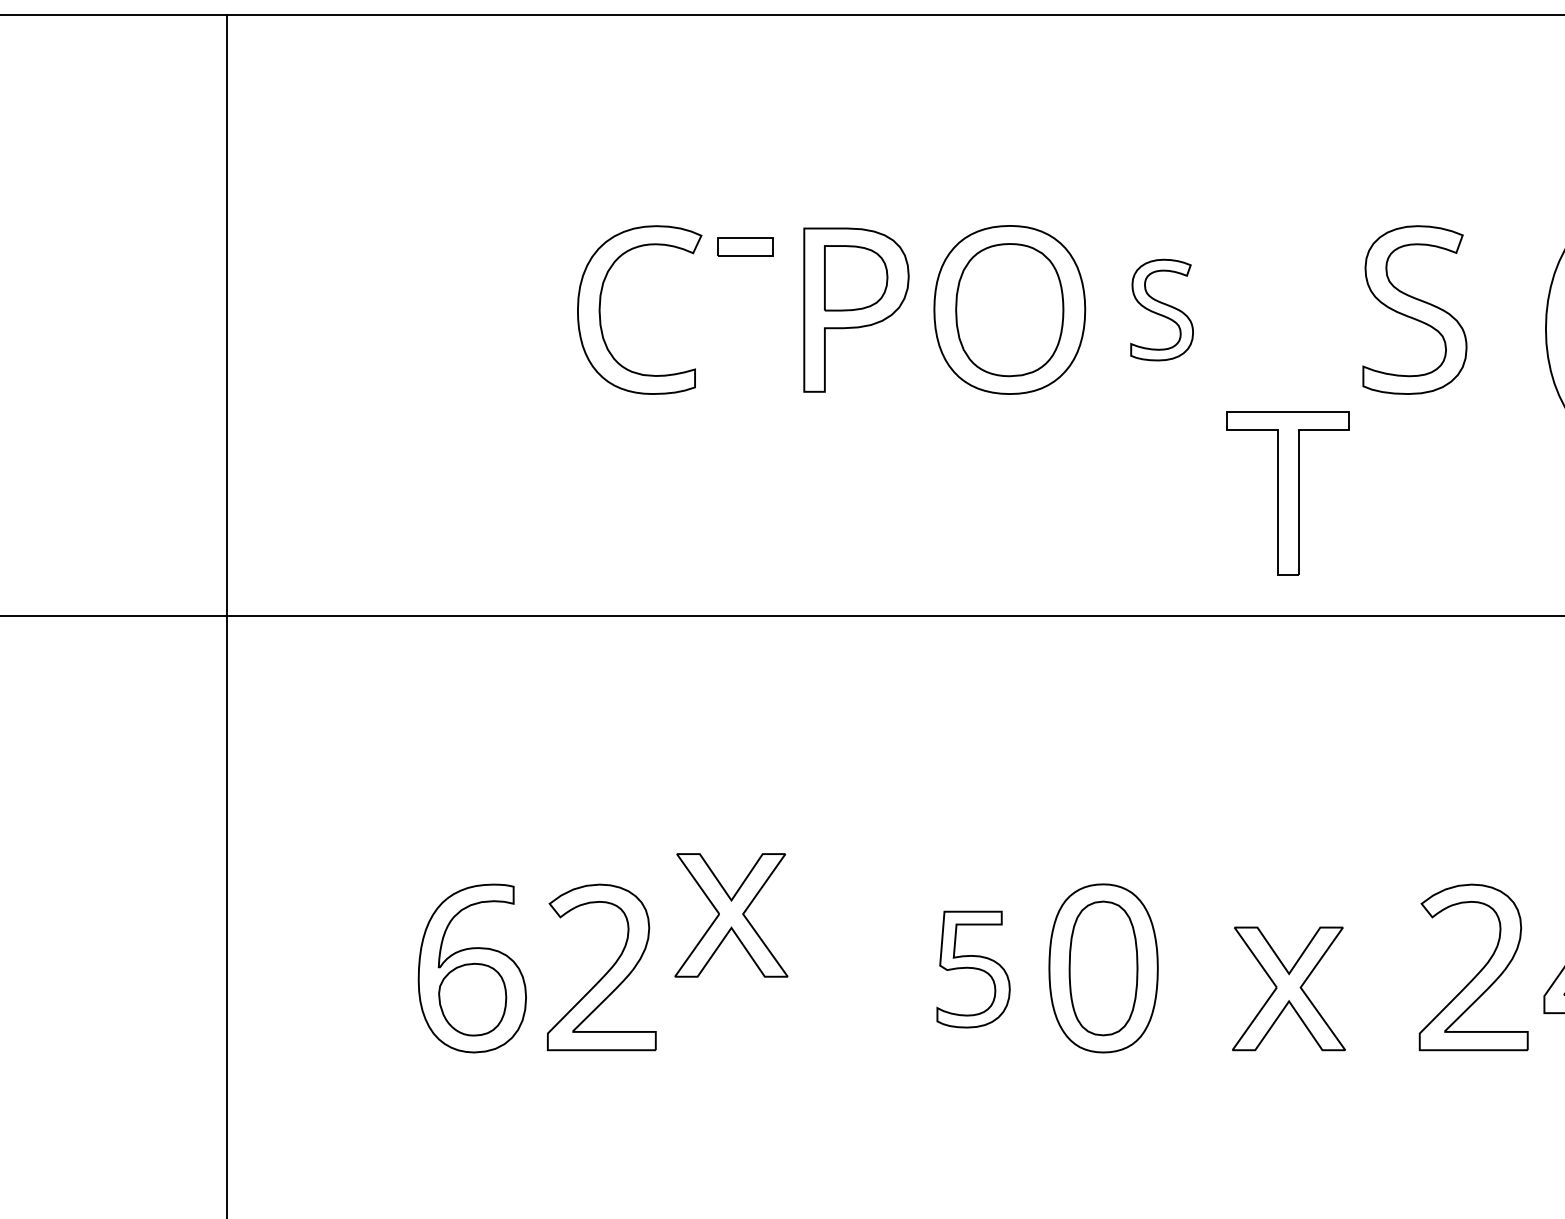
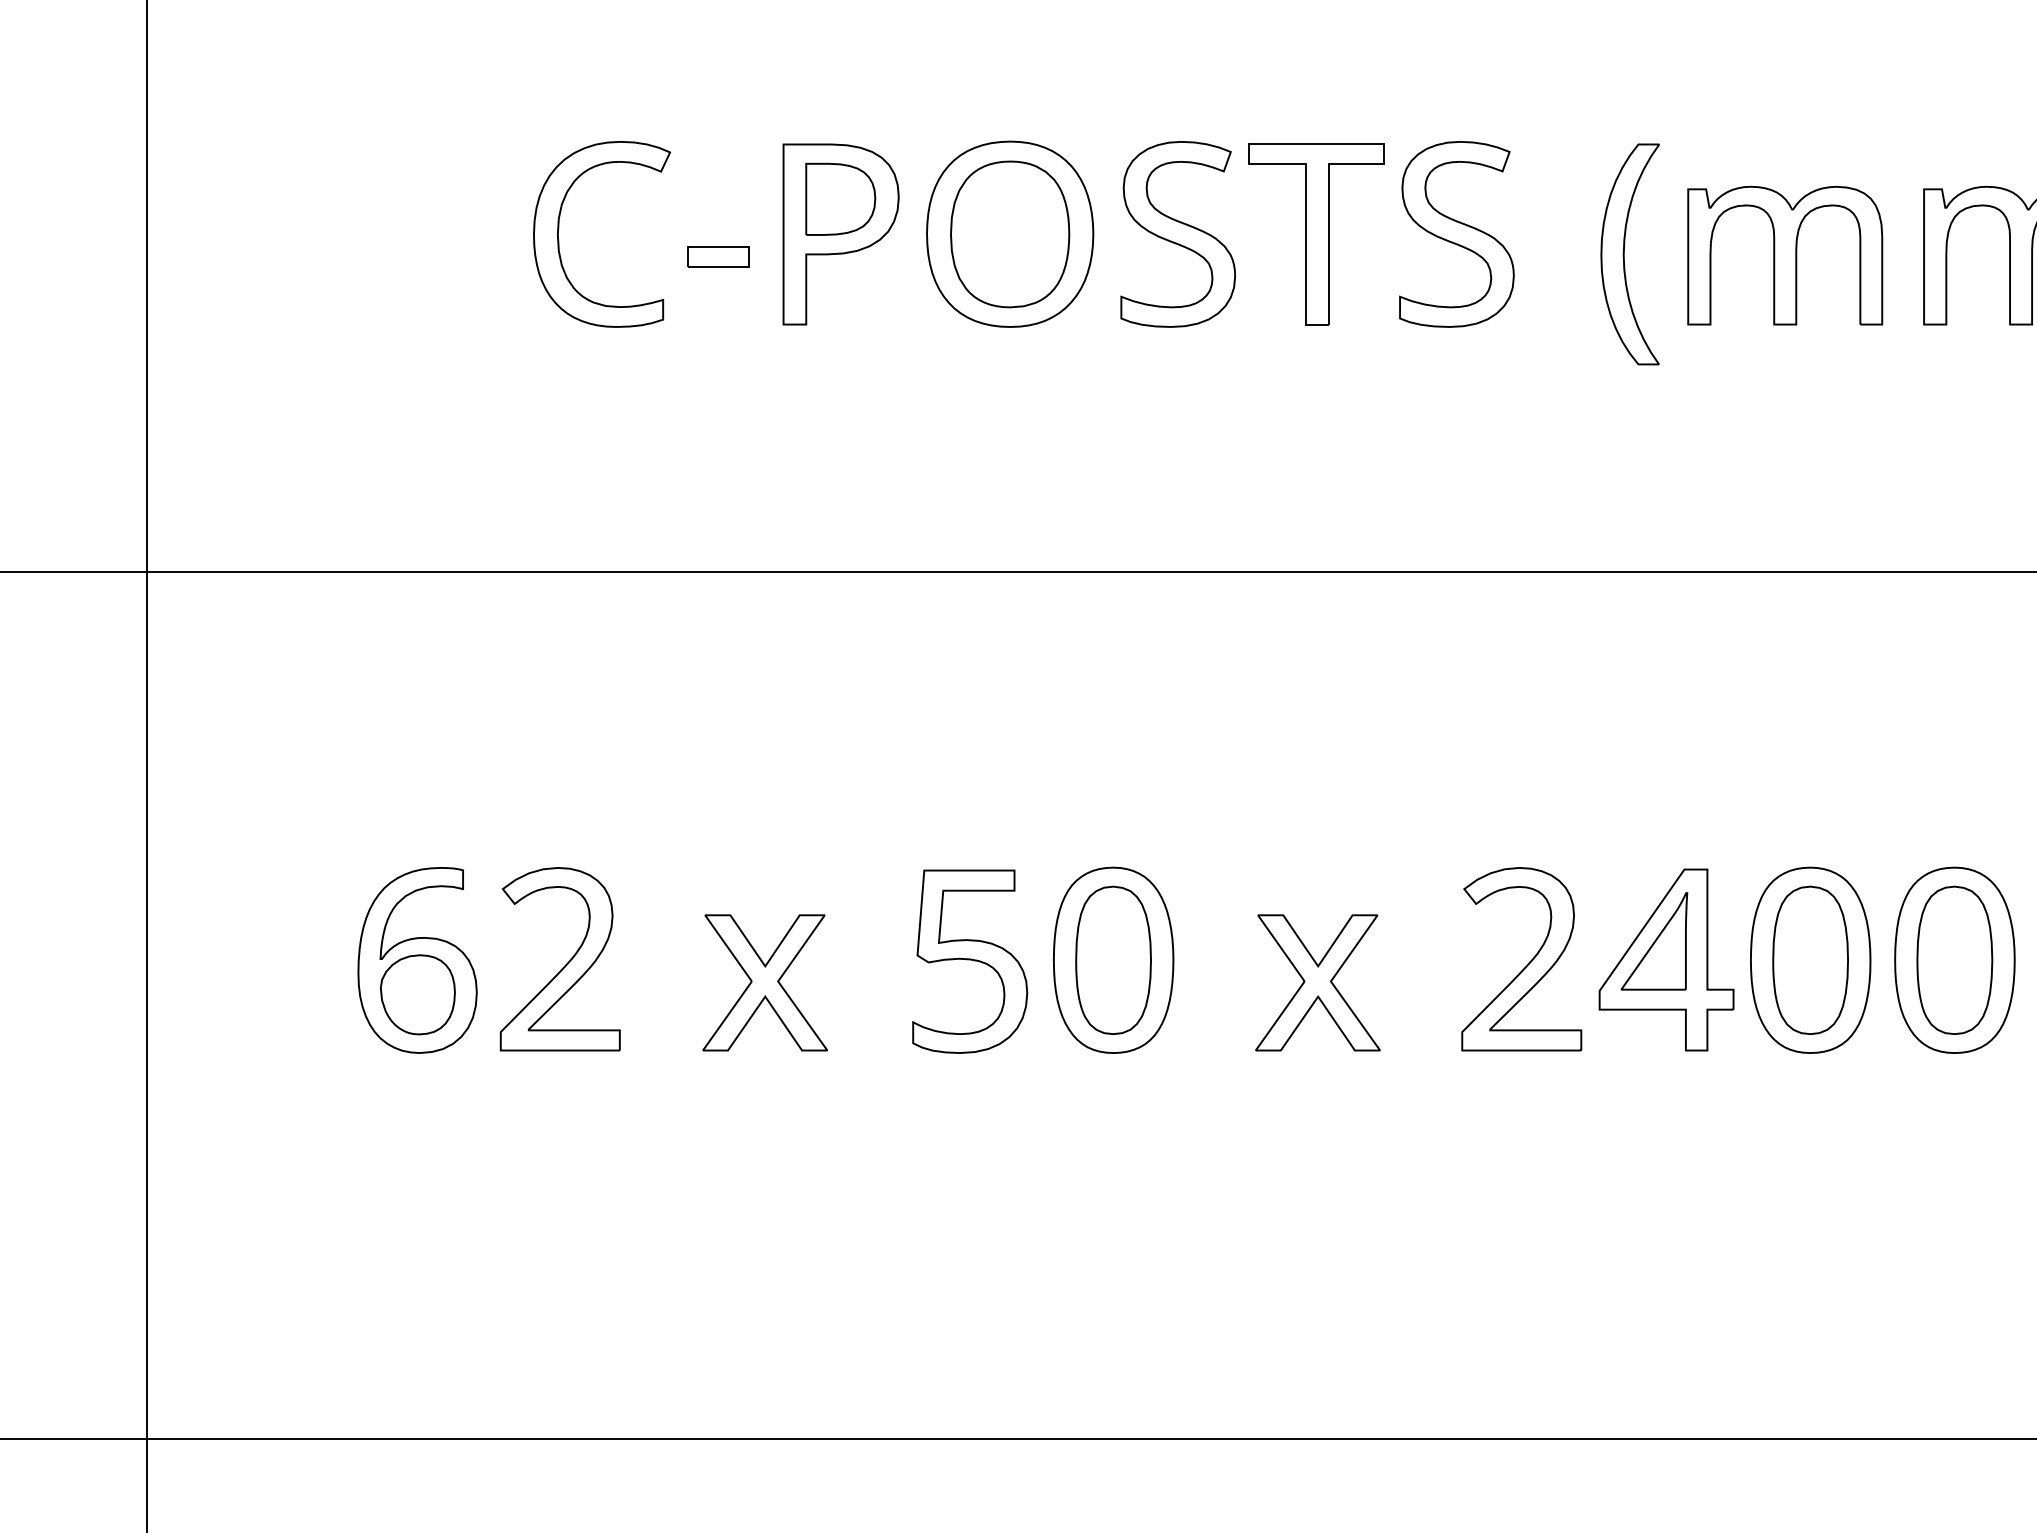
part: (745, 246) -> (718, 256), moved
part: (1161, 310) -> (1177, 234), size x1.67
part: (1287, 493) -> (1316, 234), moved
part: (730, 915) -> (764, 982), moved
part: (973, 969) -> (970, 961), size x1.43

